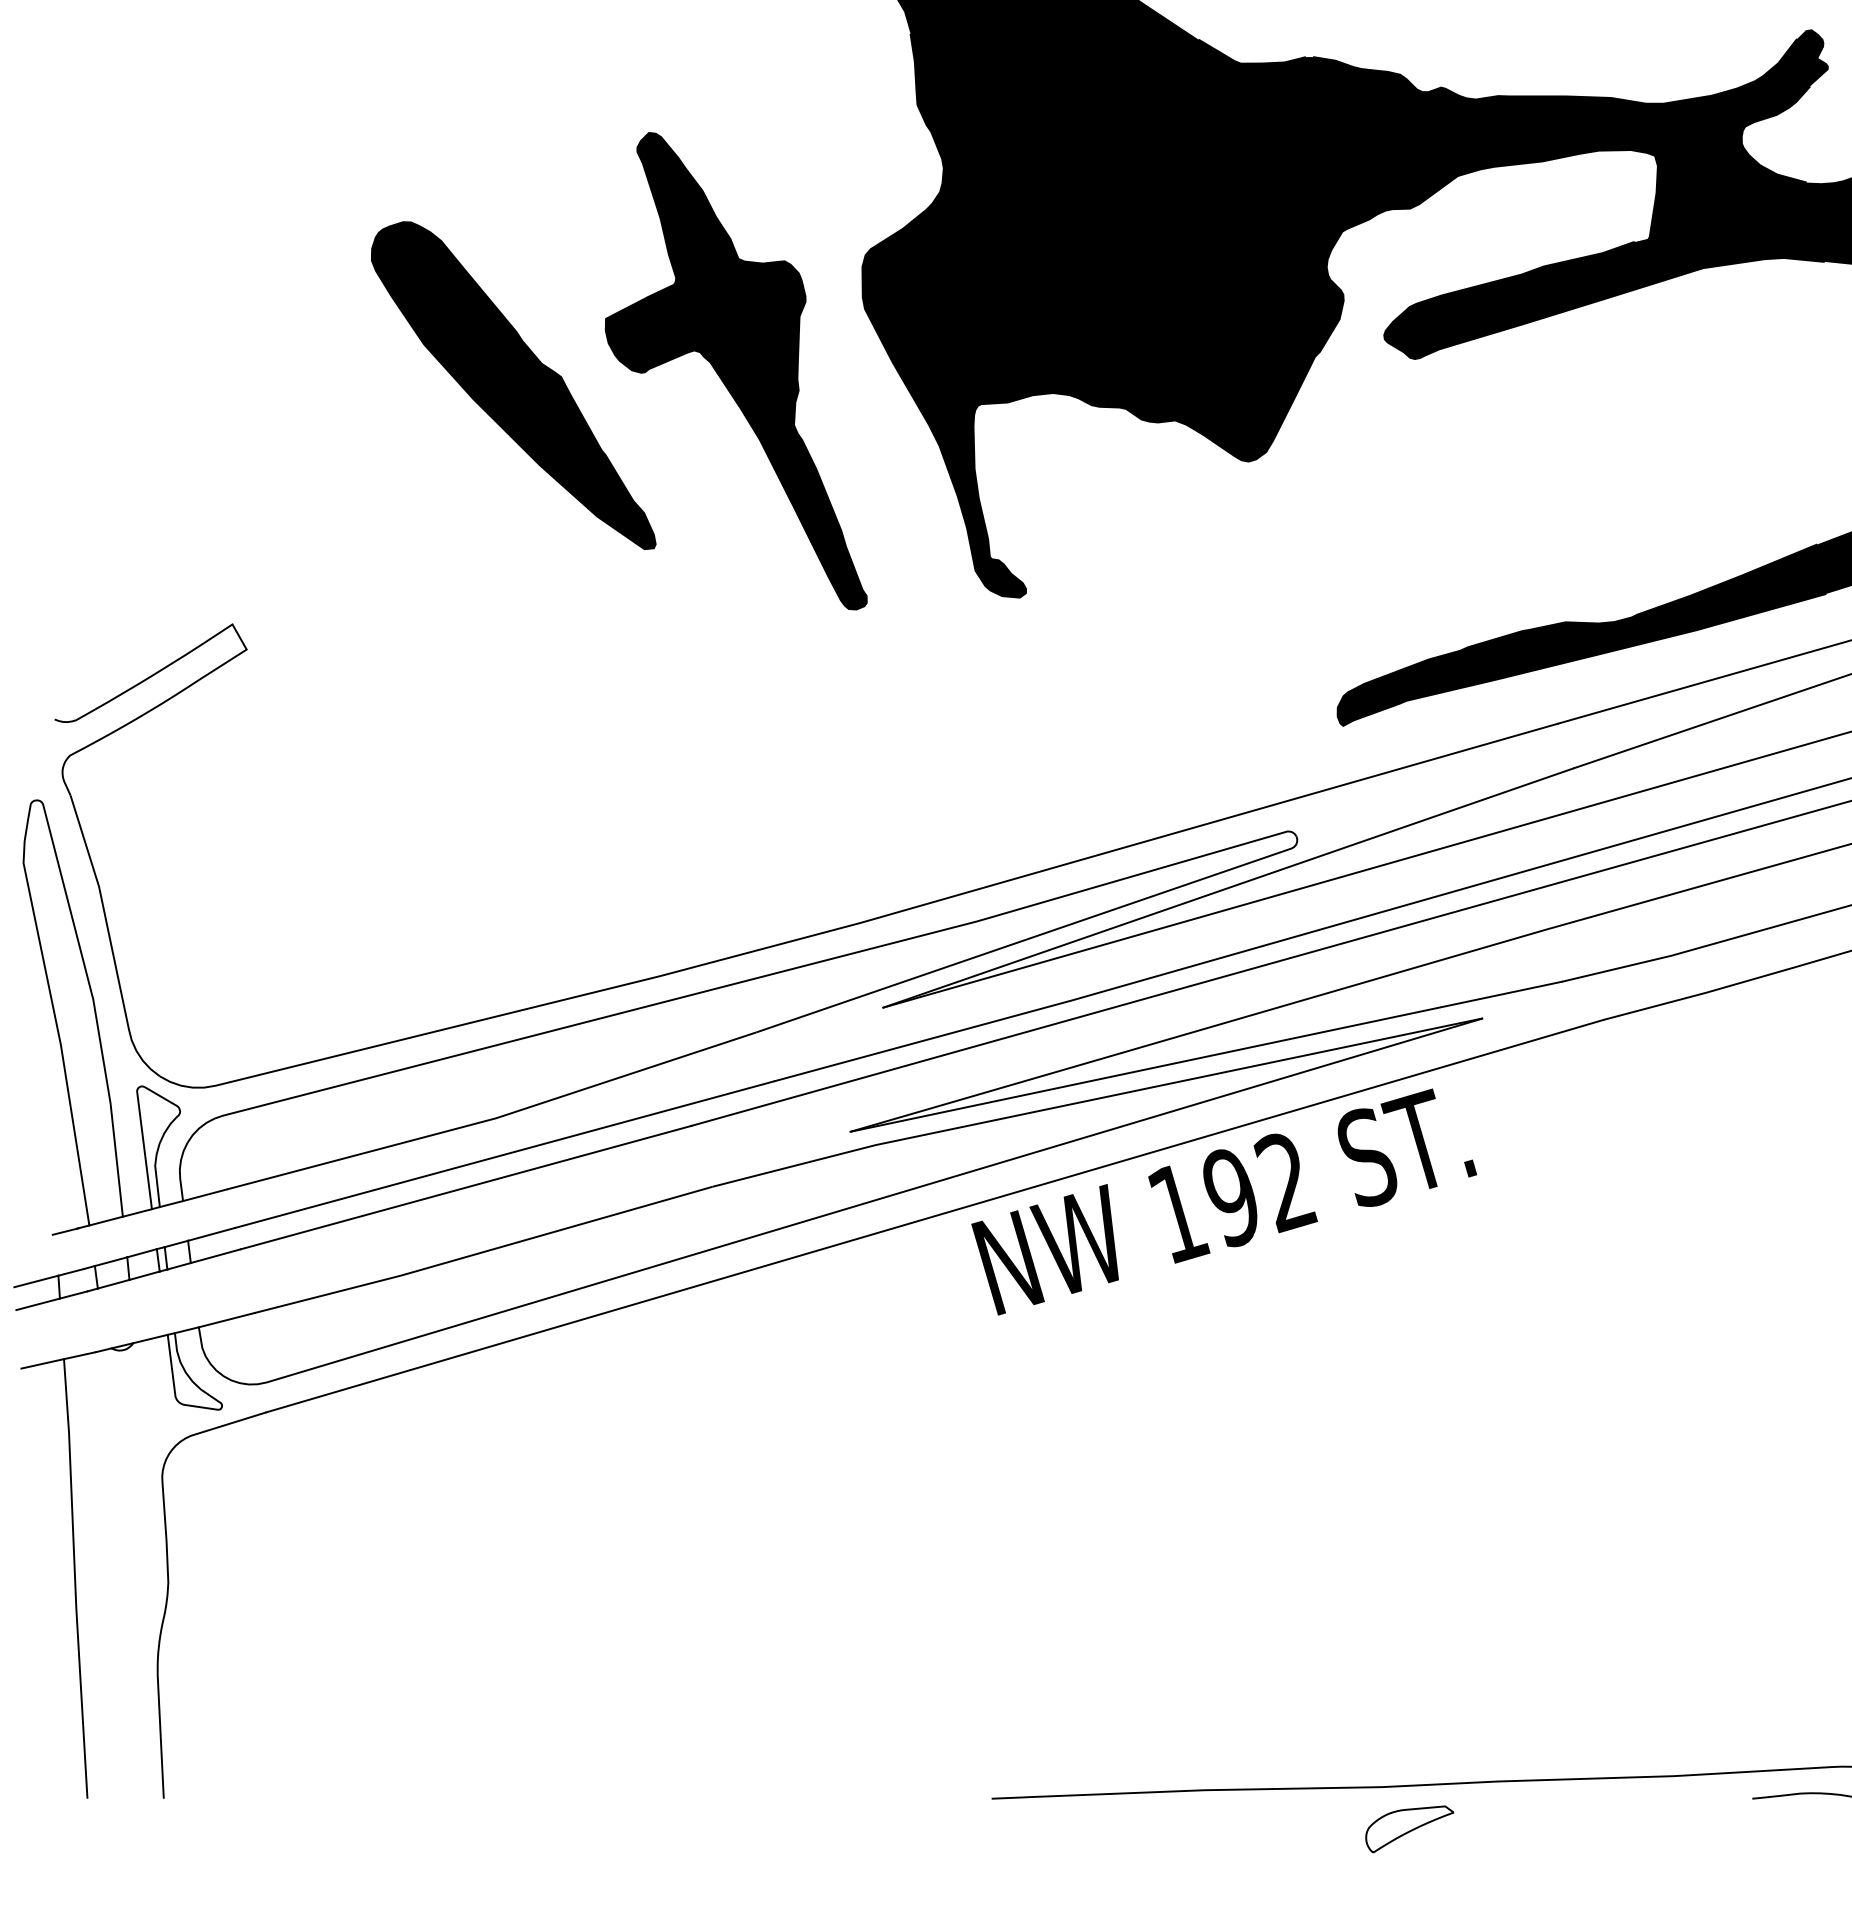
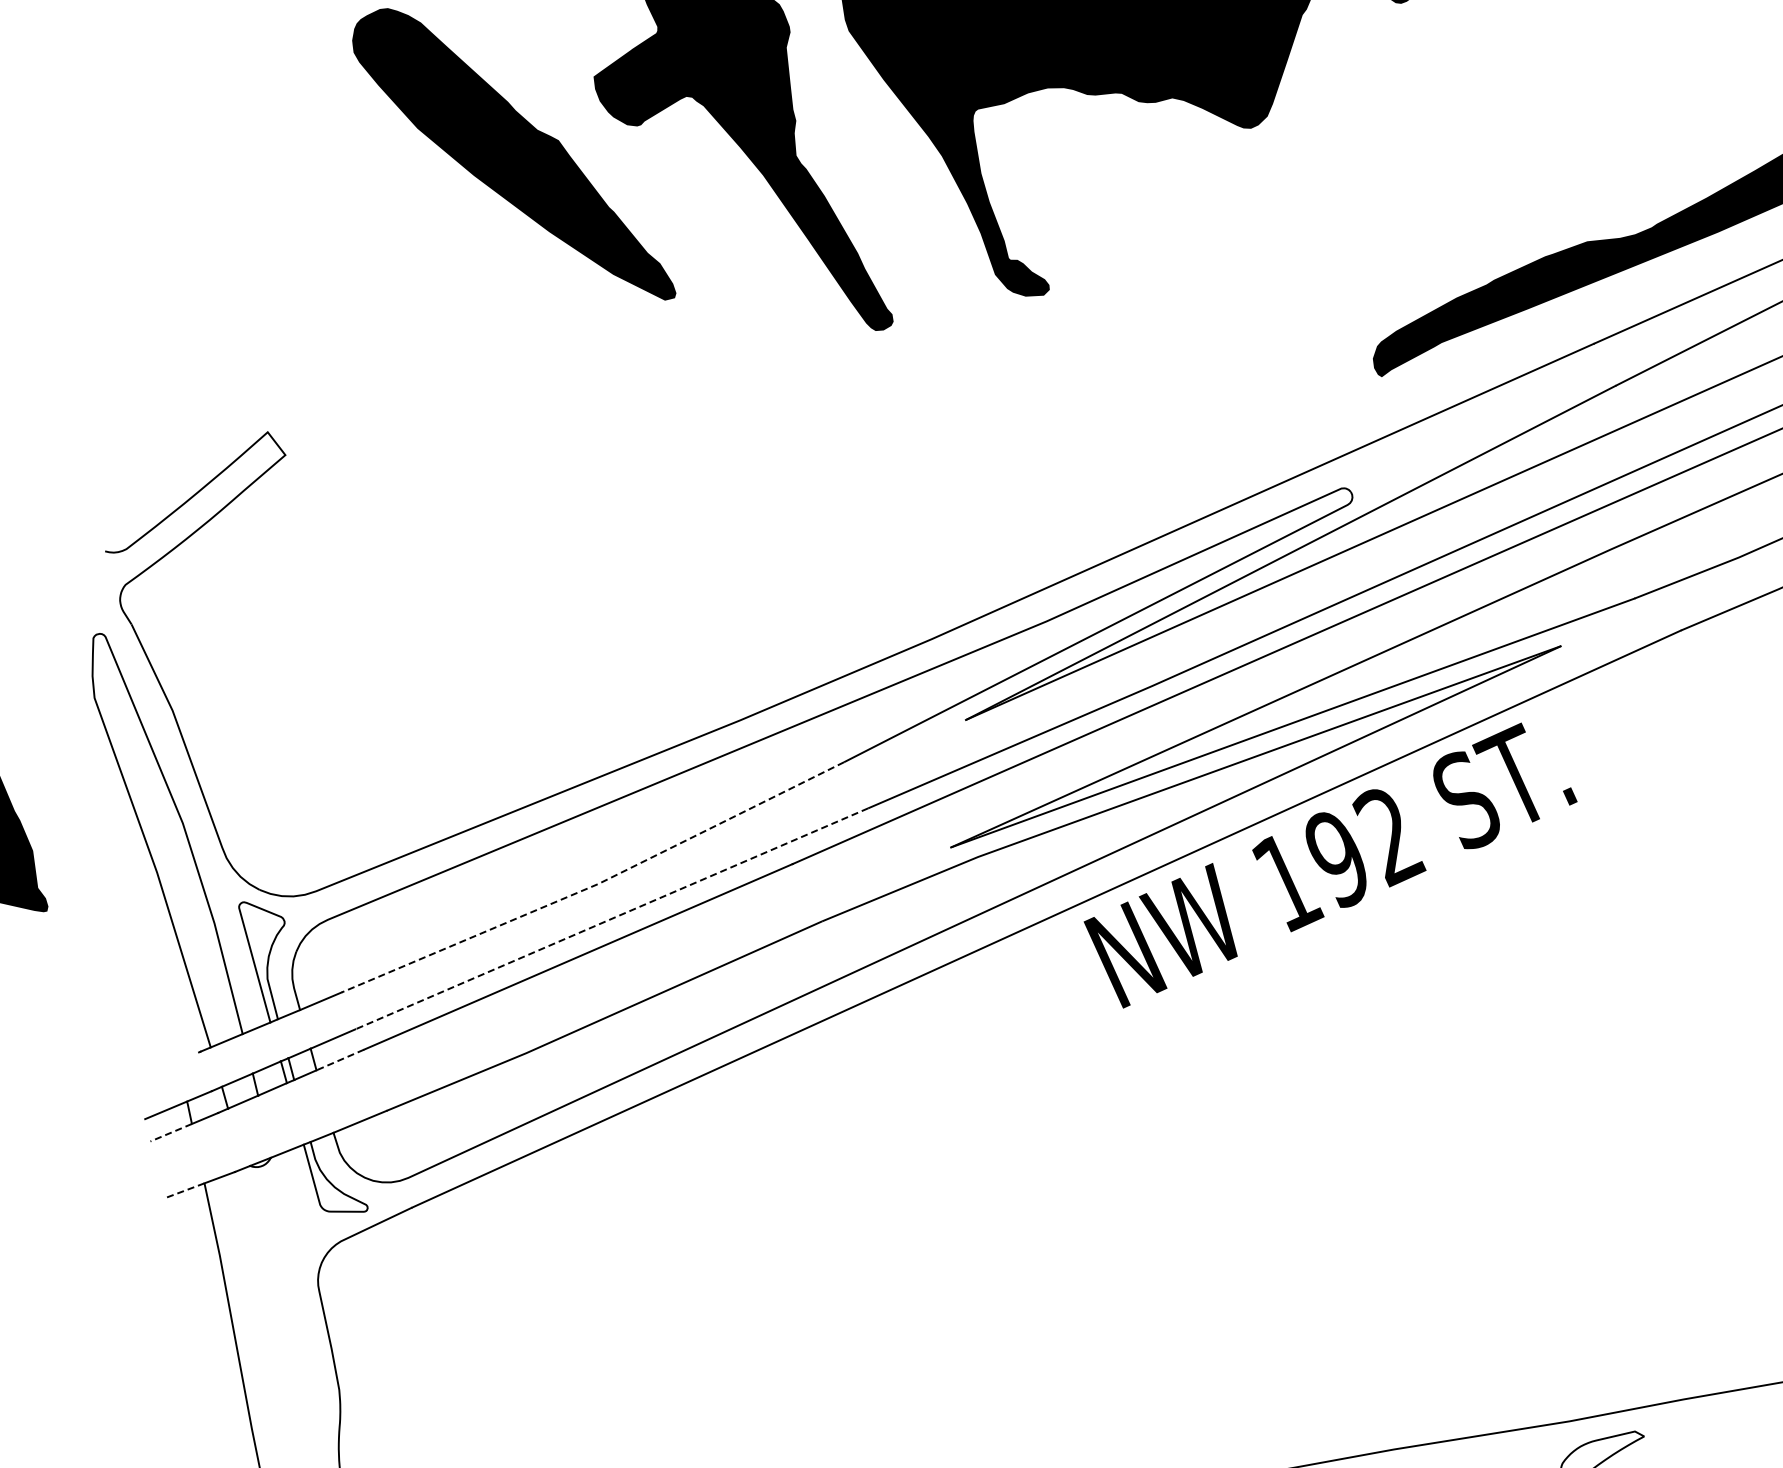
line: (494, 1118) -> (596, 884), solid -> dashed
line: (503, 1154) -> (610, 918), solid -> dashed
line: (64, 1231) -> (186, 1056), removed
line: (215, 1256) -> (340, 1060), solid -> dashed
line: (38, 1304) -> (171, 1132), solid -> dashed
line: (42, 1363) -> (183, 1190), solid -> dashed

